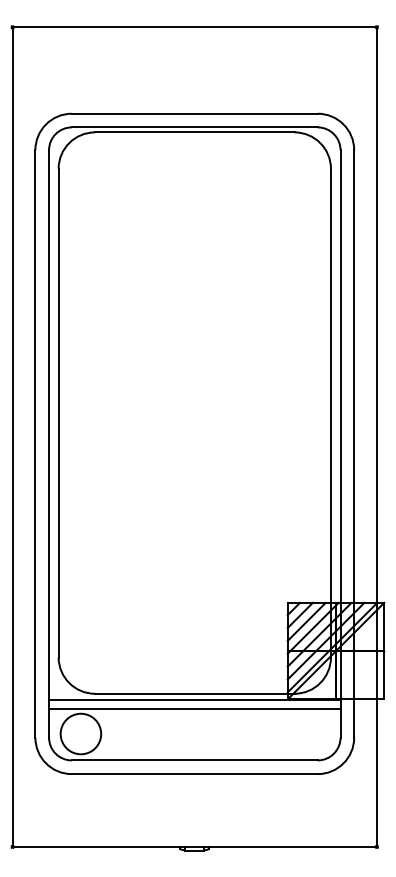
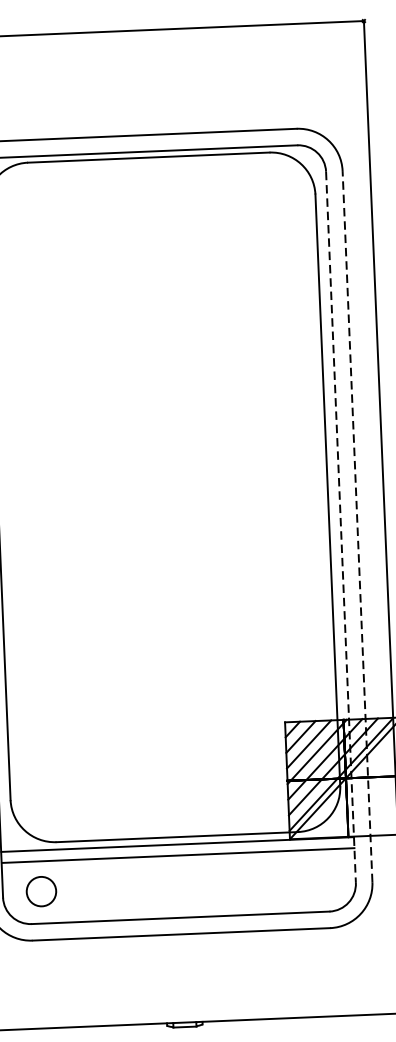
line: (340, 443) -> (340, 526), solid -> dashed
line: (354, 443) -> (357, 526), solid -> dashed
circle: (80, 733) -> (40, 891), size x0.6

